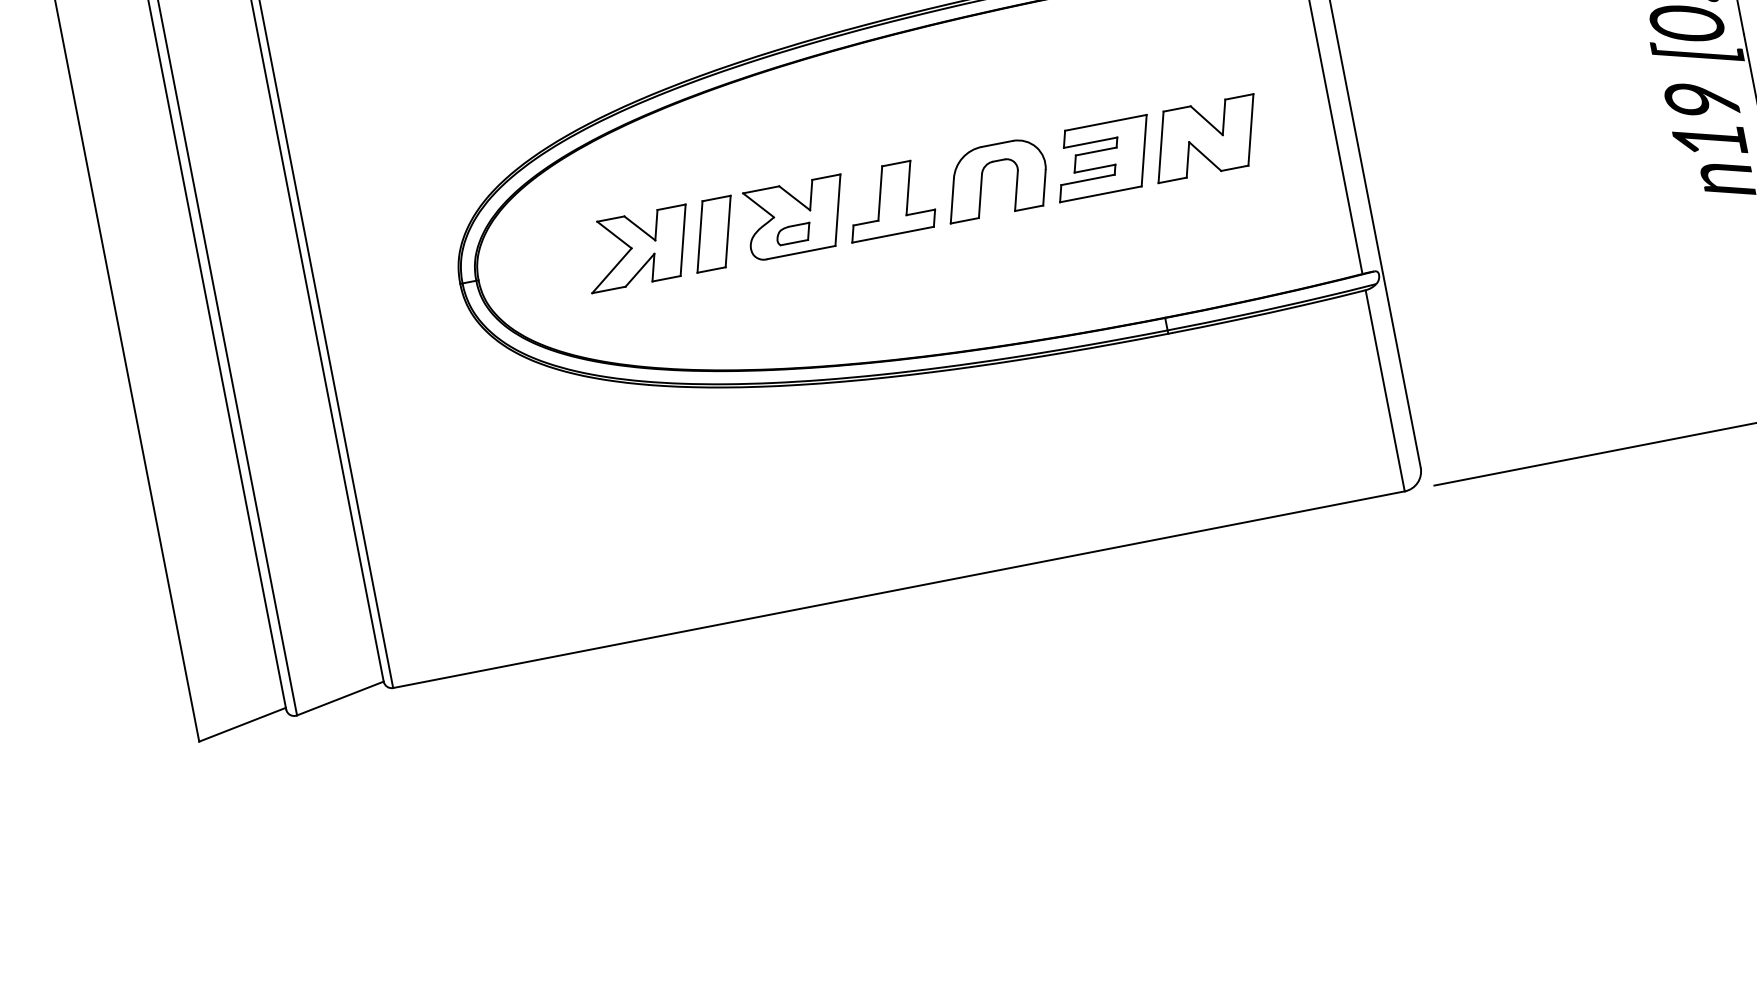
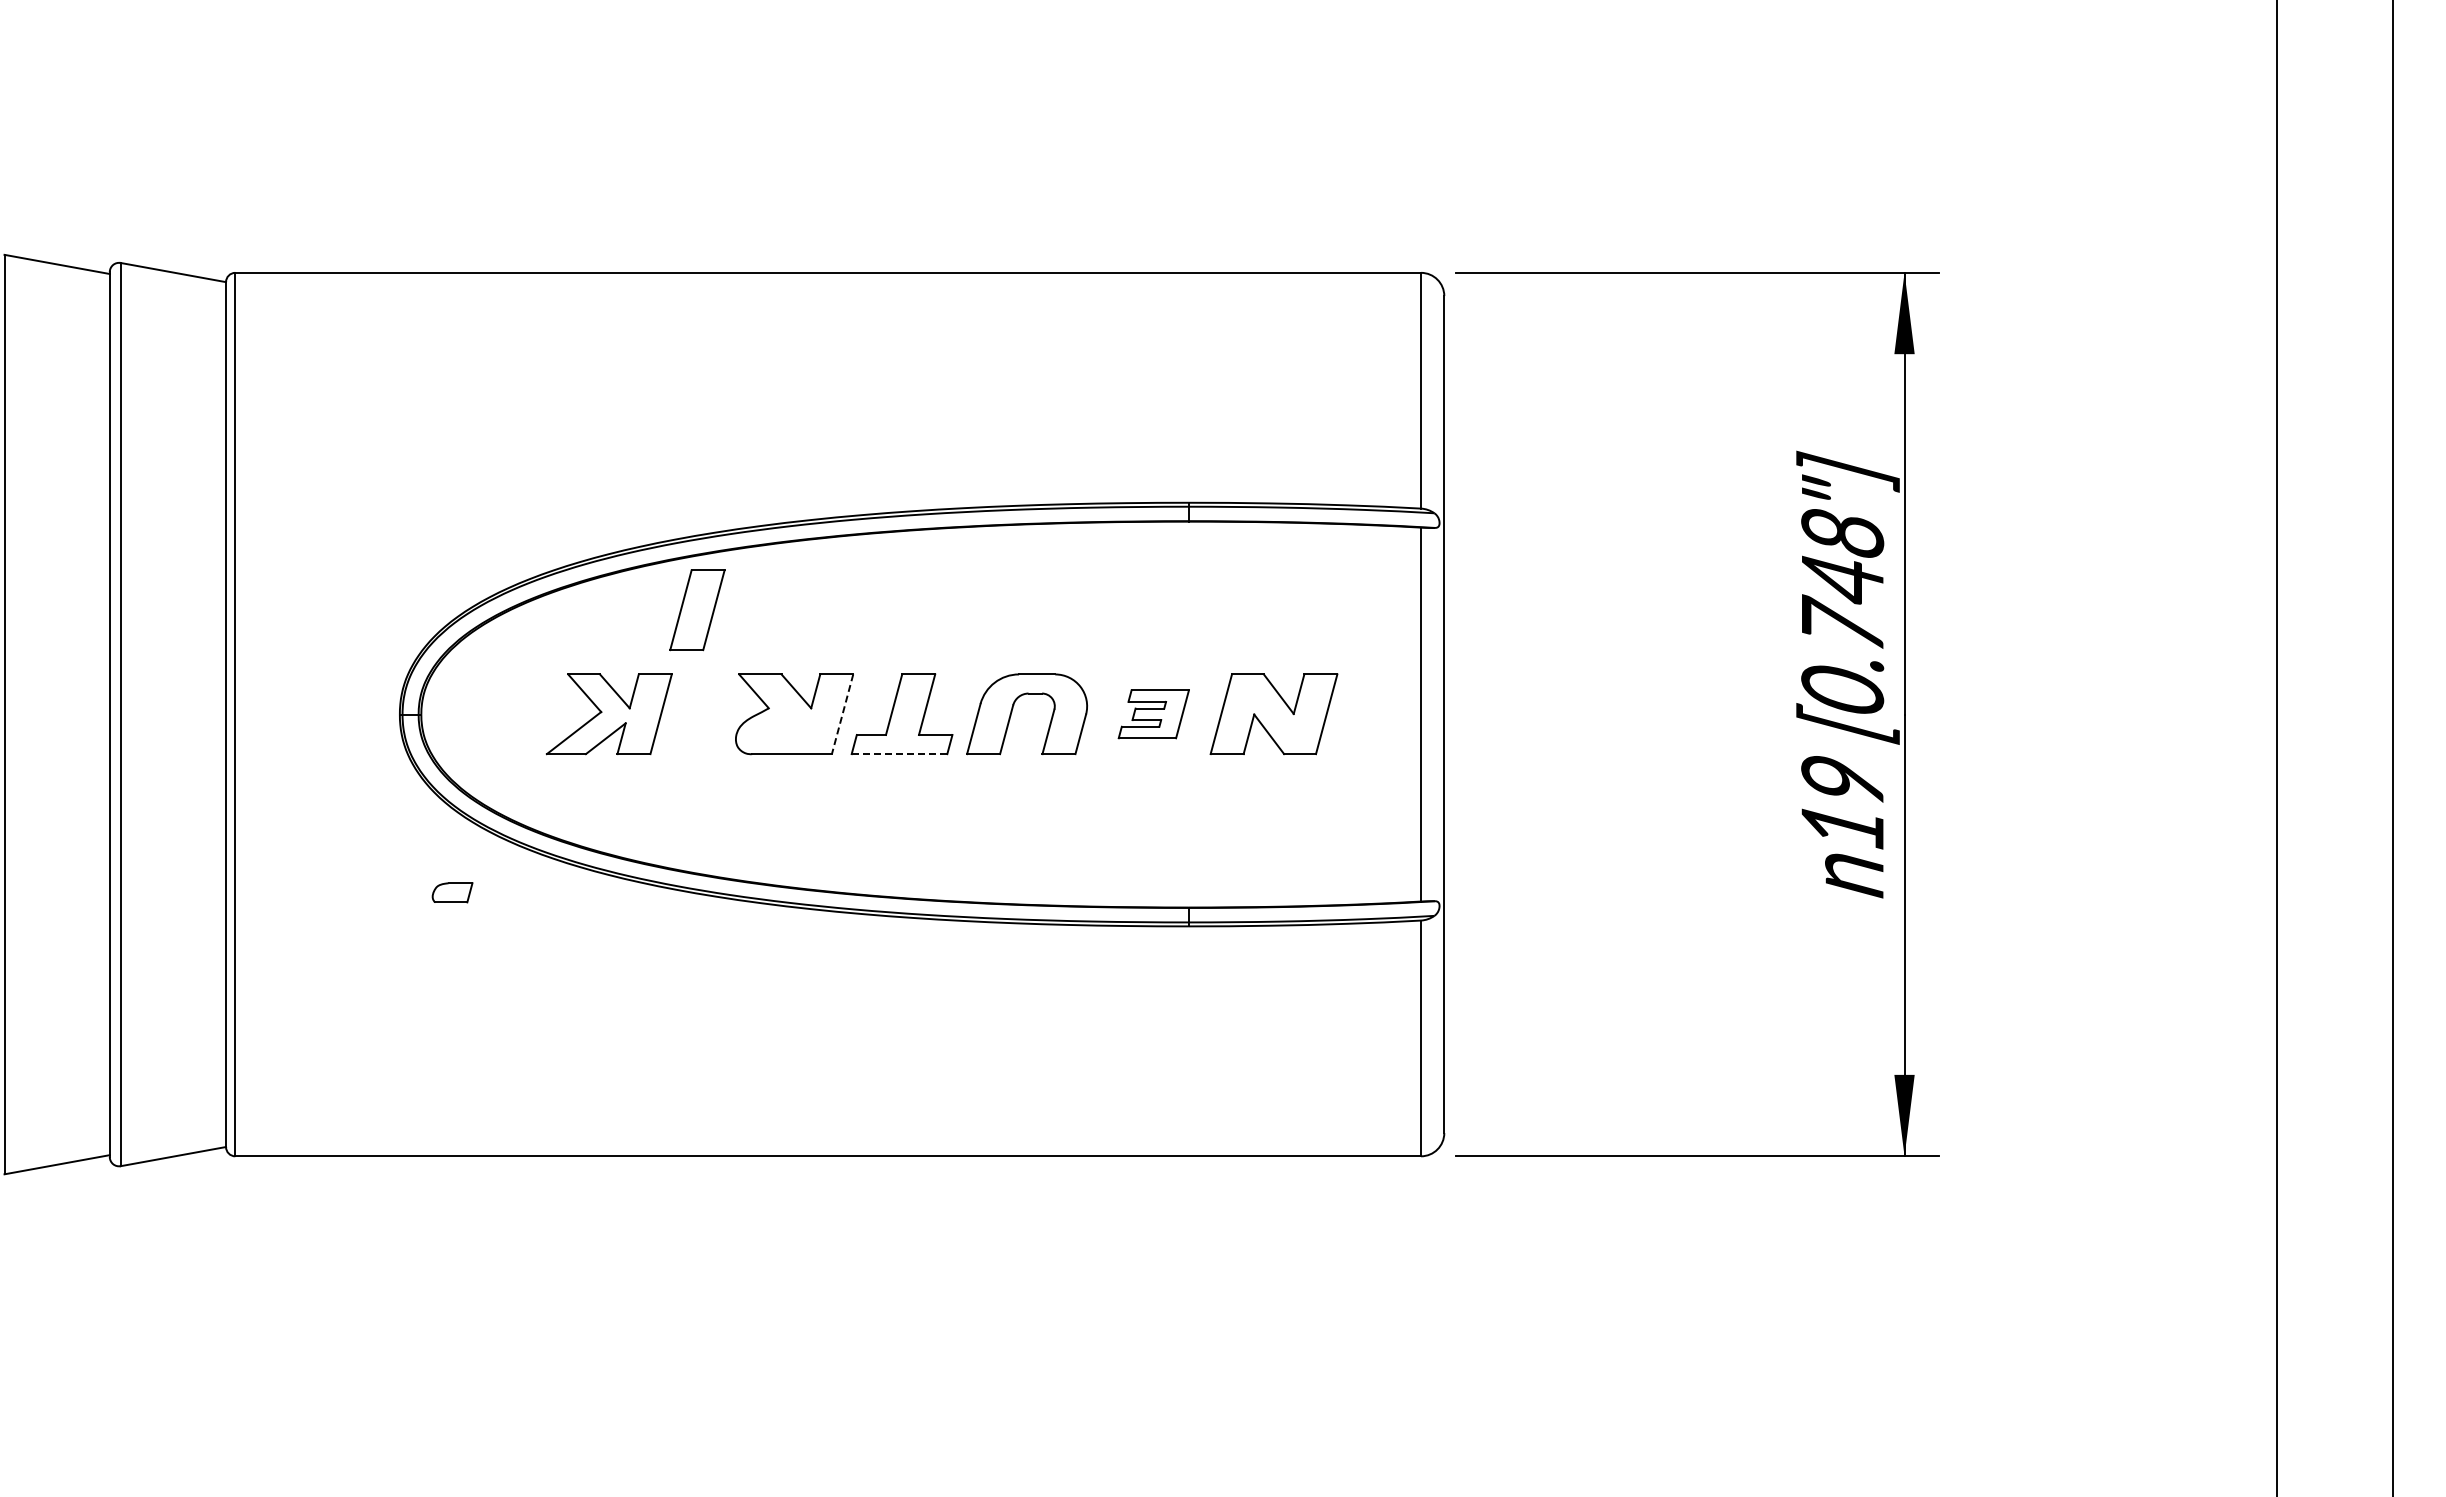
part: (1103, 158) -> (1153, 714), size x0.6
line: (837, 210) -> (842, 714), solid -> dashed
part: (714, 234) -> (697, 610), moved
part: (793, 234) -> (452, 892), moved
line: (893, 235) -> (899, 754), solid -> dashed

